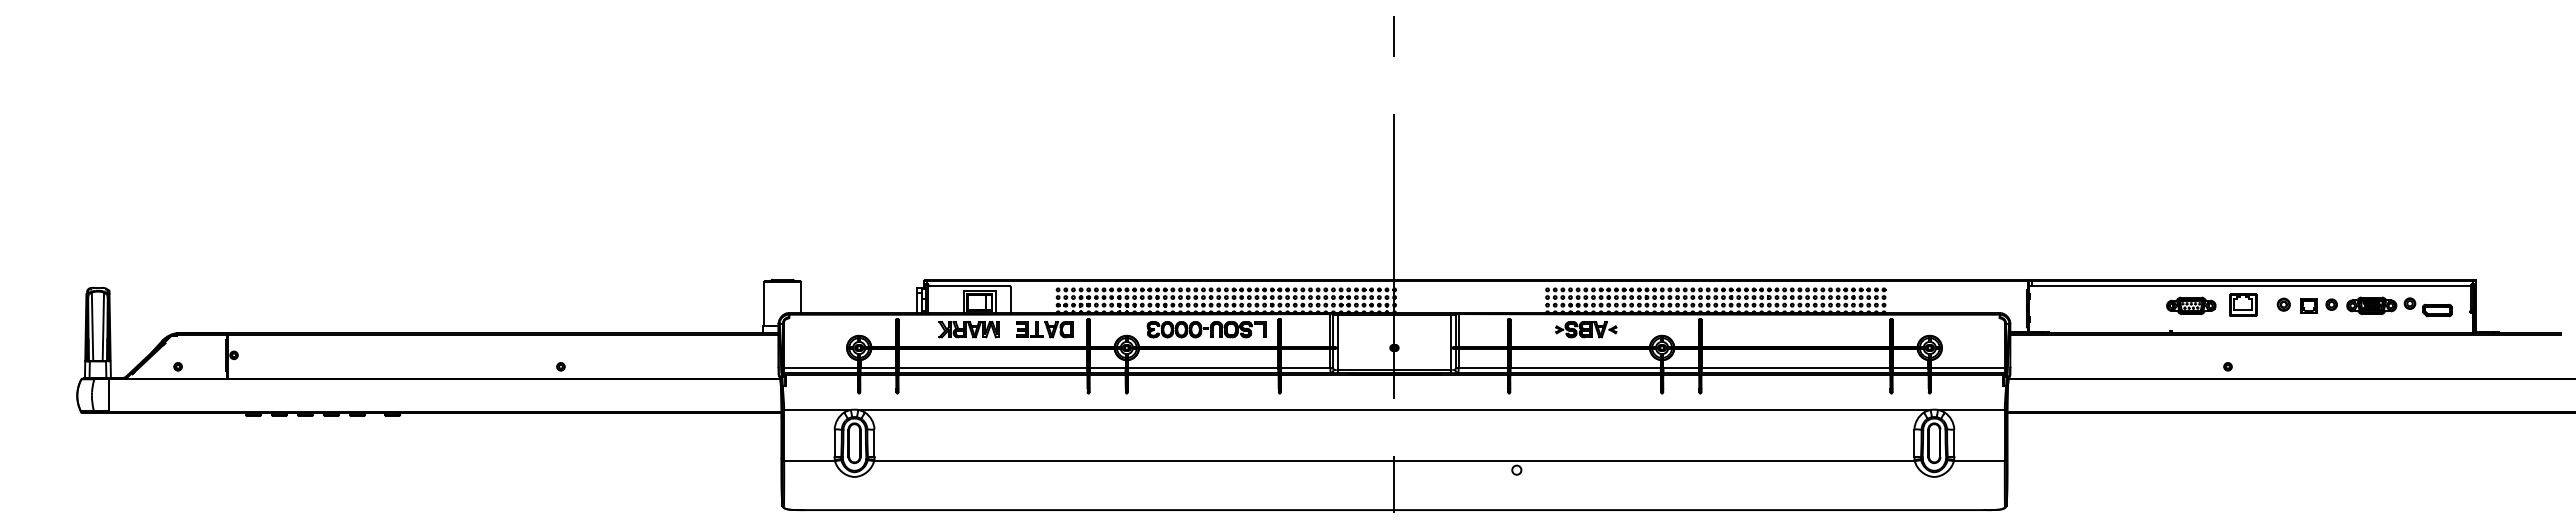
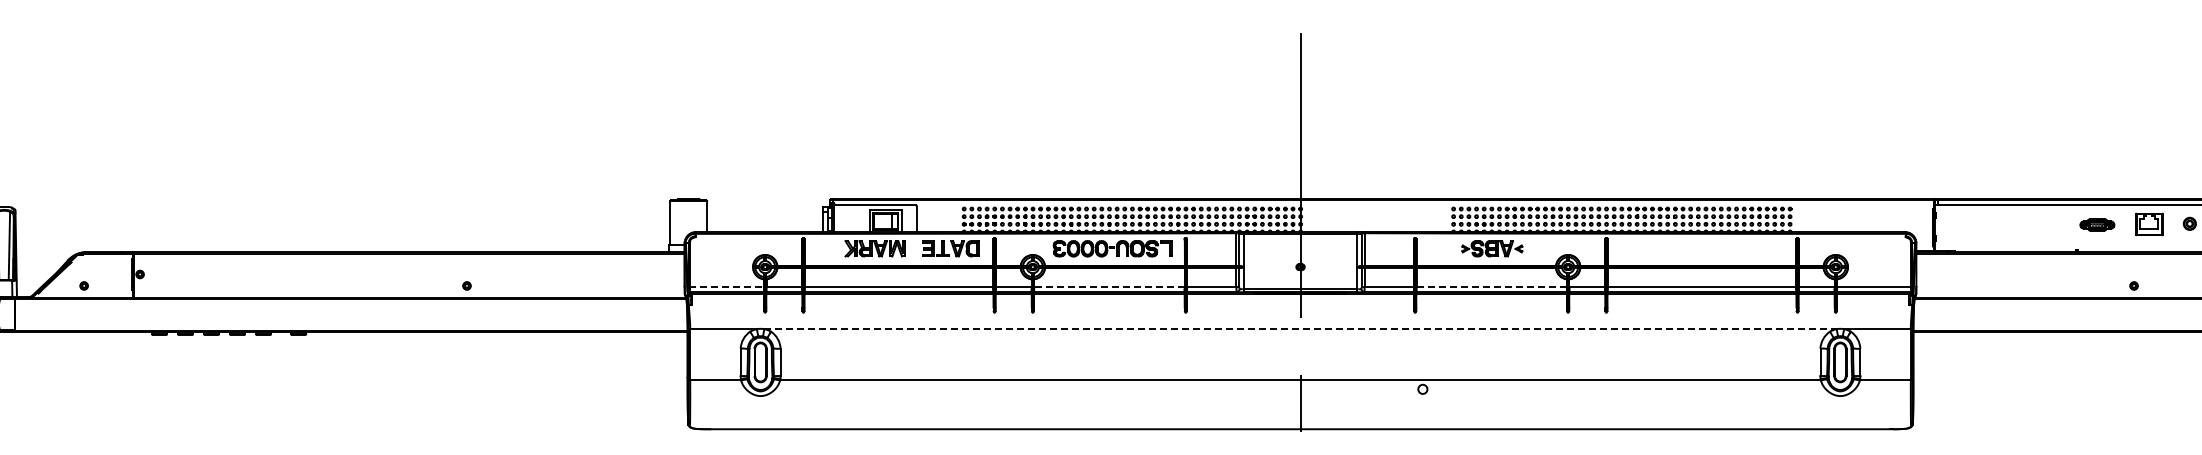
part: (2191, 305) -> (2097, 224), size x0.7
line: (821, 368) -> (727, 287), solid -> dashed
line: (1202, 368) -> (1108, 287), solid -> dashed
line: (1585, 368) -> (1491, 287), solid -> dashed
line: (1394, 410) -> (1300, 329), solid -> dashed

